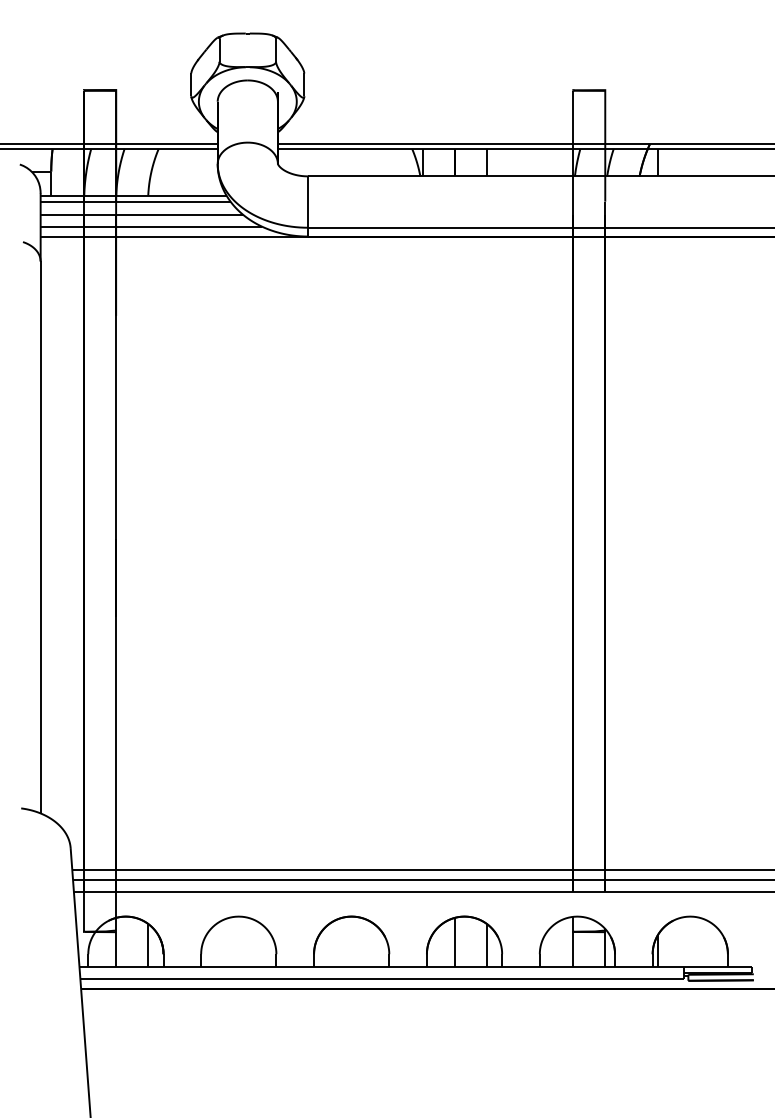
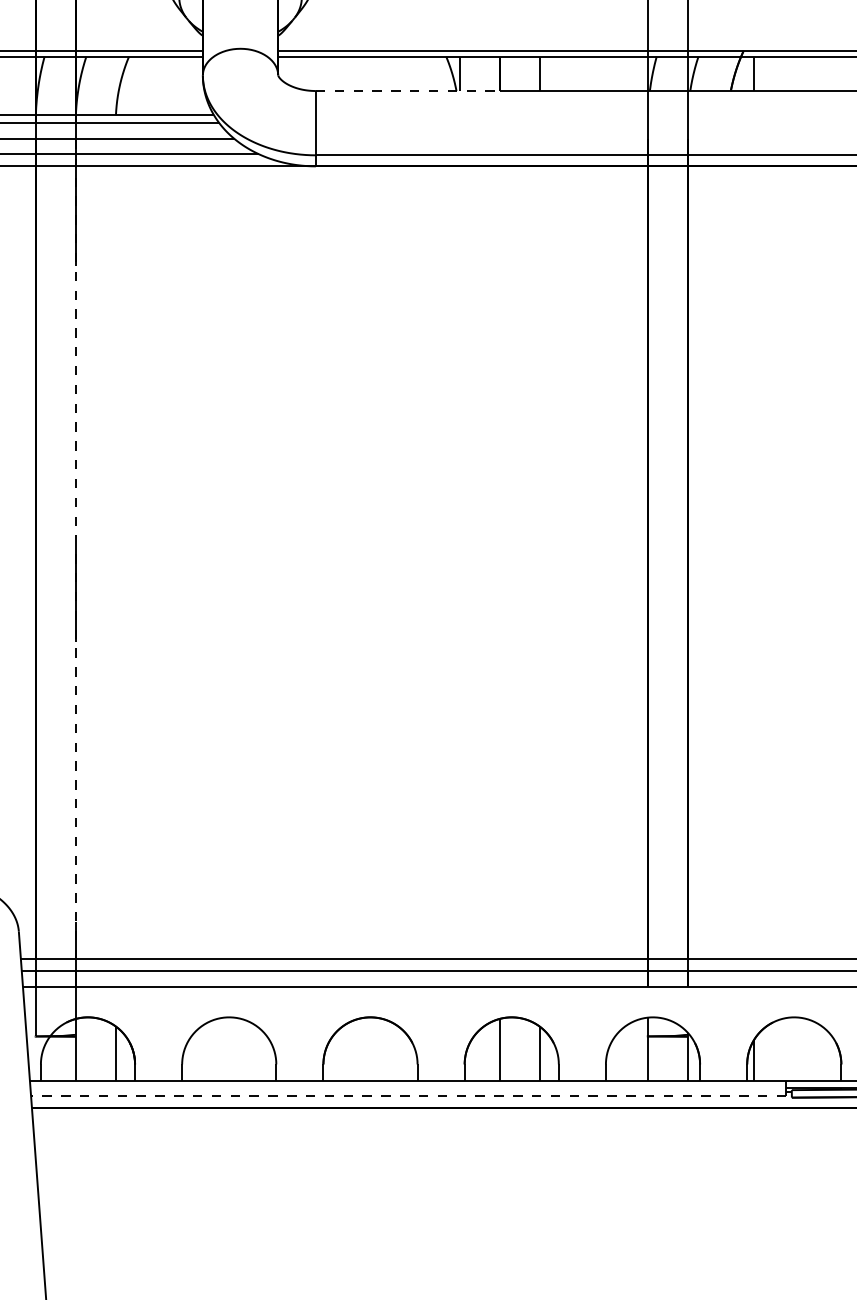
line: (381, 176) -> (407, 91), solid -> dashed
line: (116, 542) -> (76, 549), solid -> dashed
line: (382, 979) -> (409, 1096), solid -> dashed

